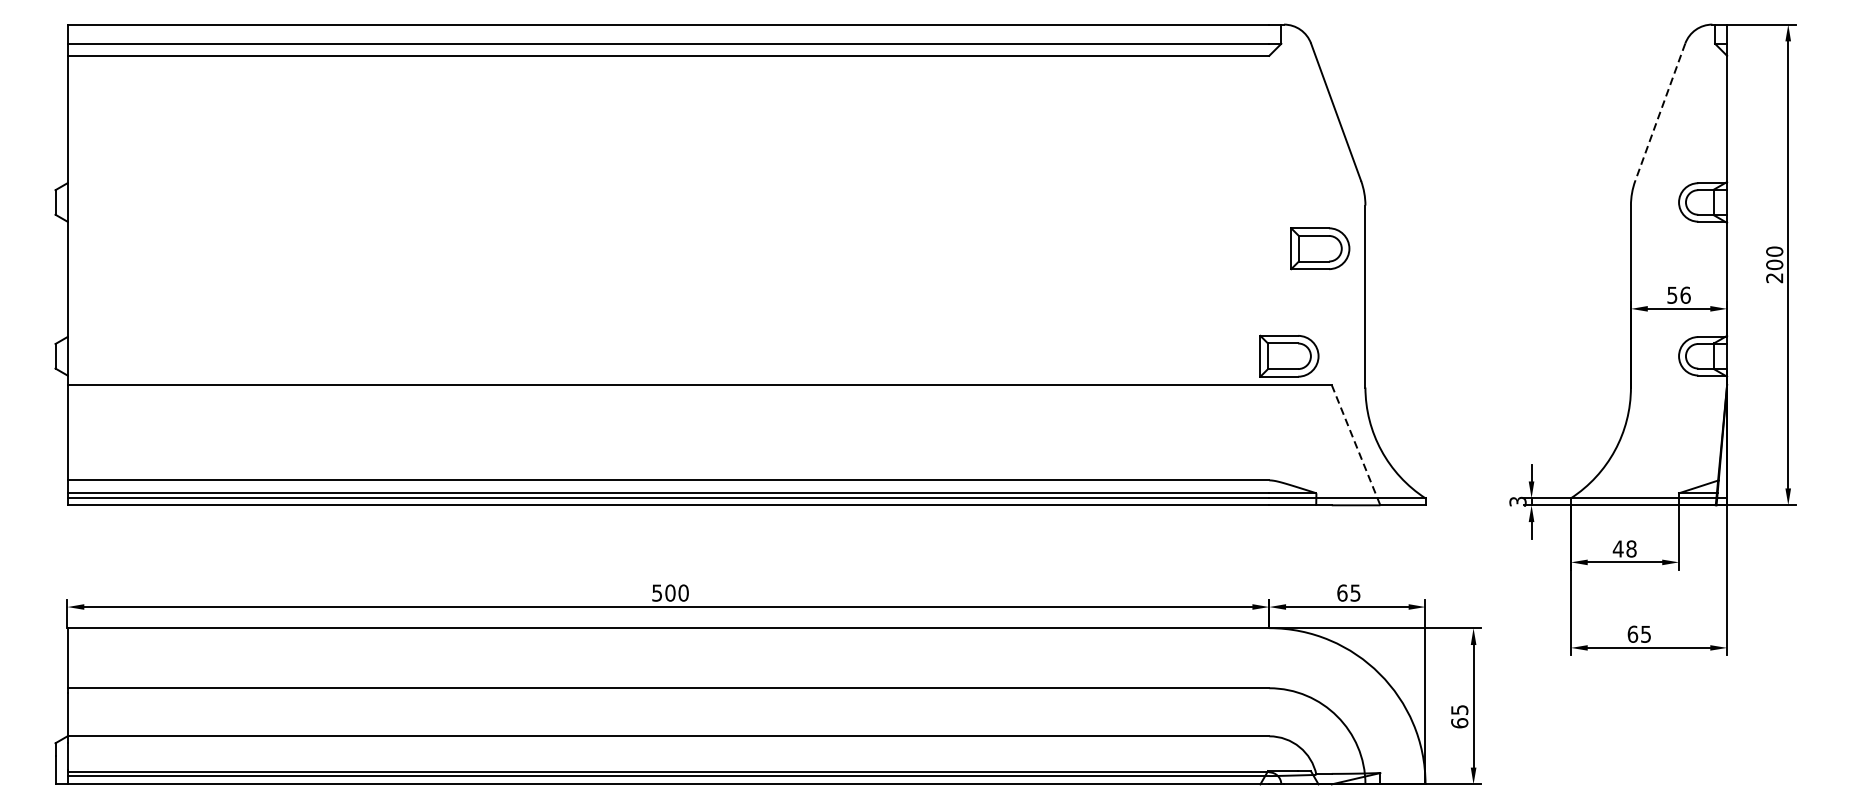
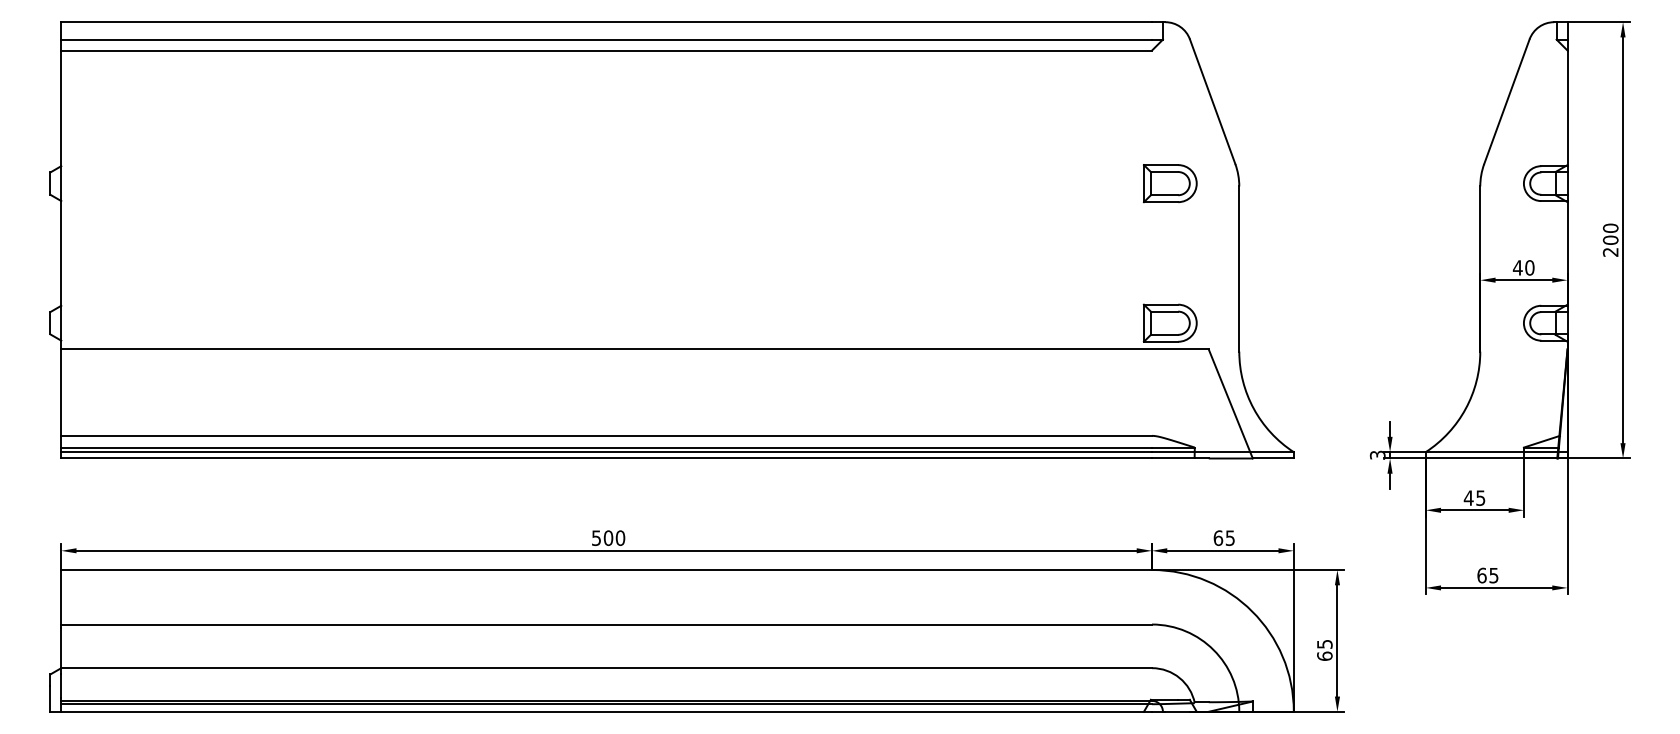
line: (1659, 113) -> (1506, 102), dashed -> solid
part: (1319, 248) -> (1169, 183), moved
text: (1678, 294) -> (1523, 267), 56 -> 40
line: (1355, 444) -> (1230, 403), dashed -> solid
text: (1631, 548) -> (1480, 497), 48 -> 45

